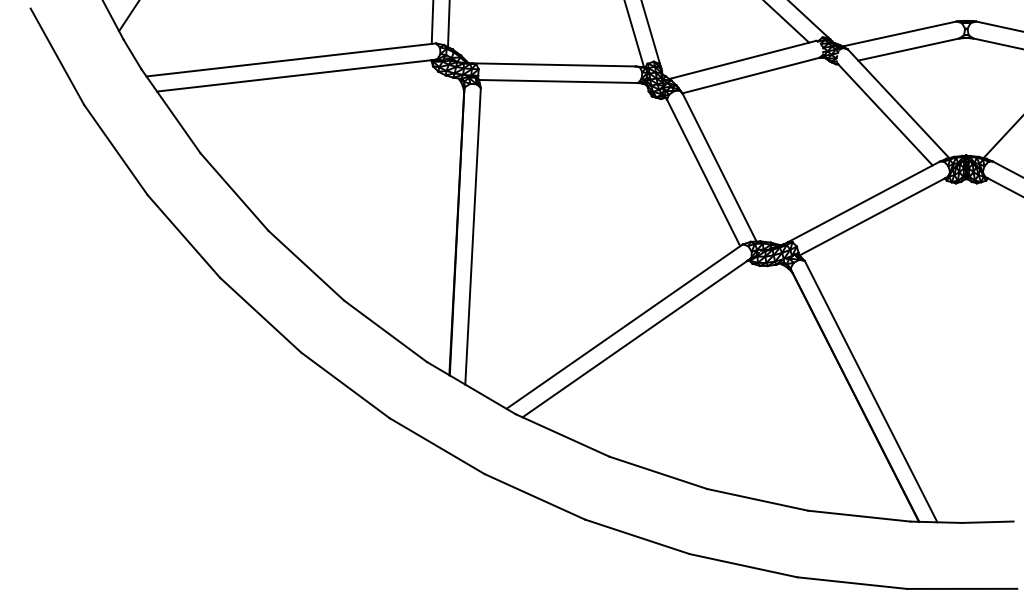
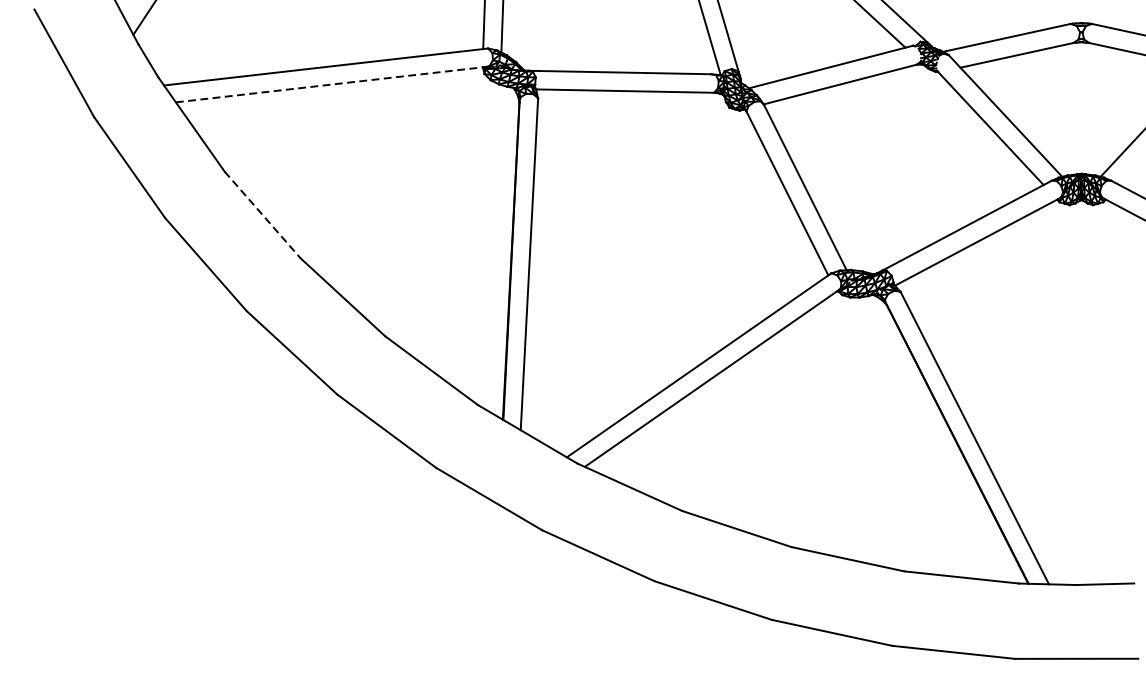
line: (294, 75) -> (329, 84), solid -> dashed
line: (234, 192) -> (262, 215), solid -> dashed

